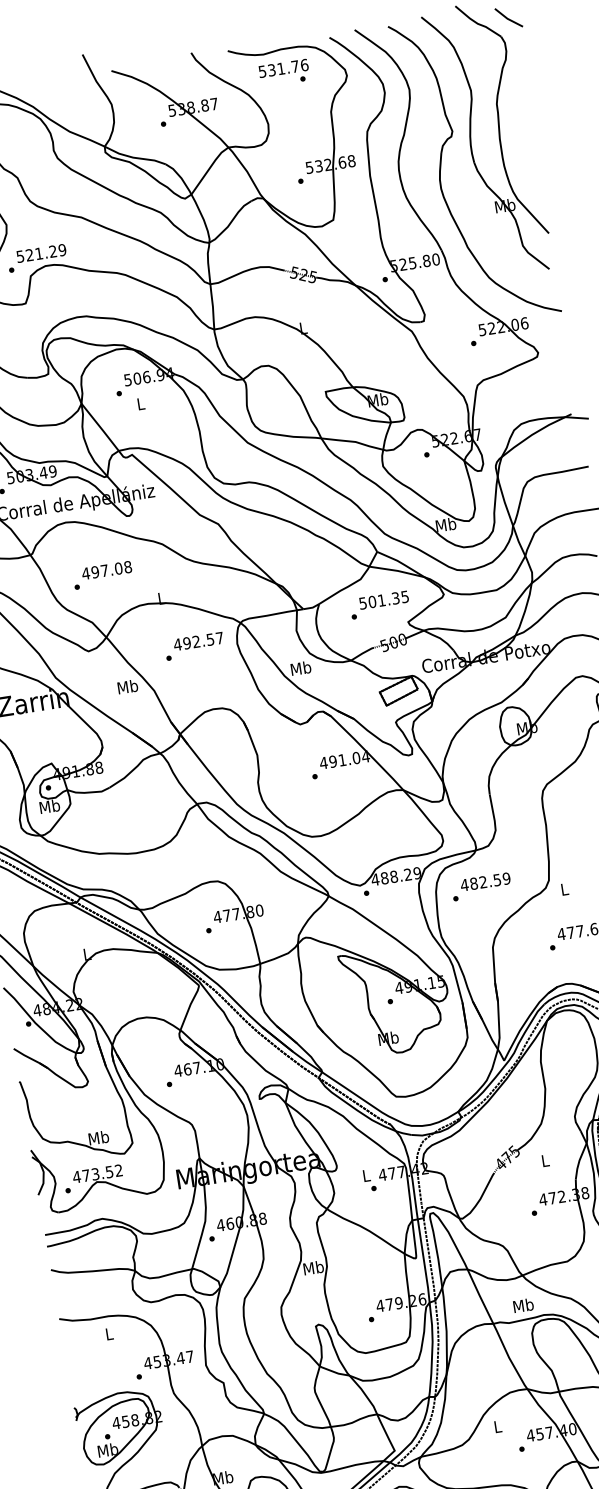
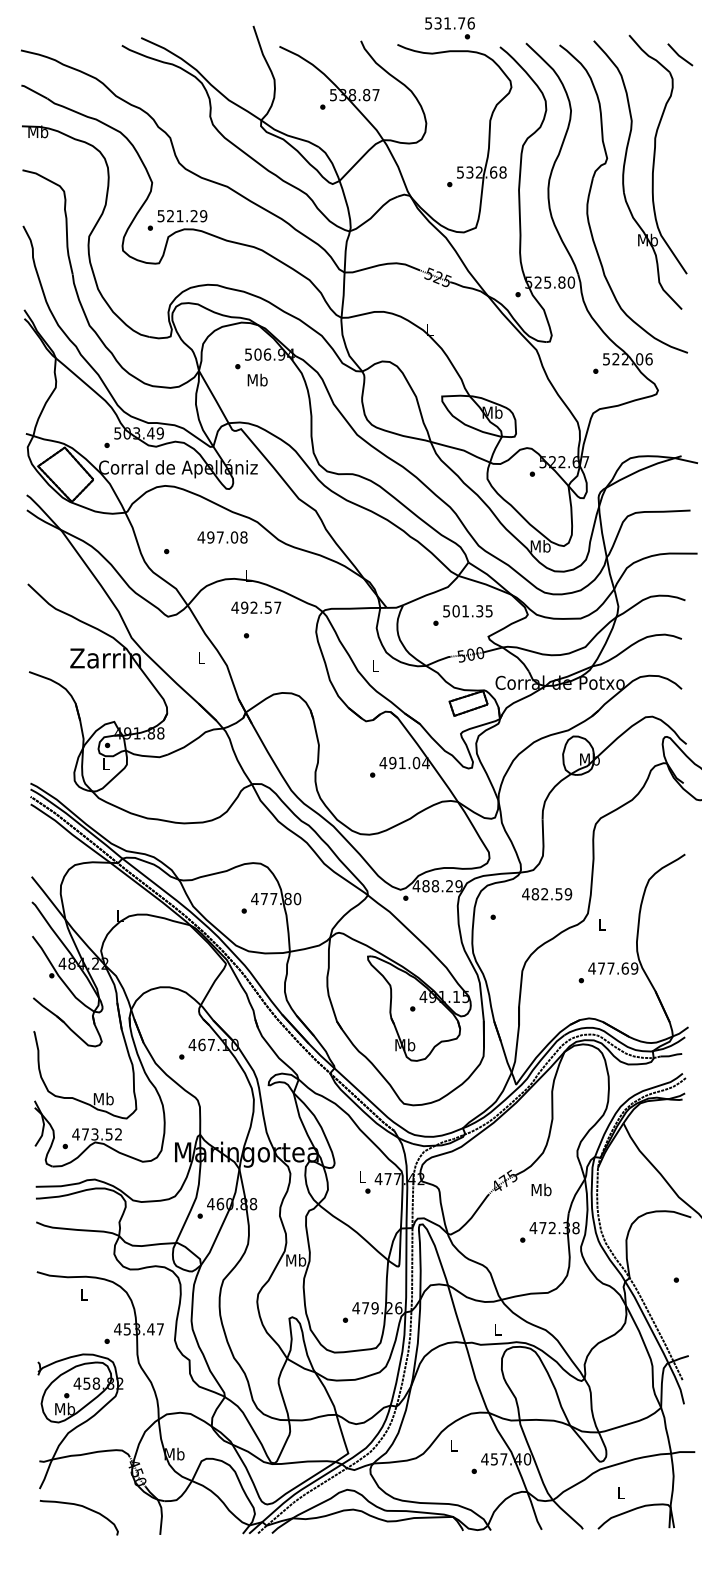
text: (283, 73) -> (449, 28), moved
text: (140, 403) -> (257, 379), L -> Mb
text: (106, 570) -> (222, 537), moved
text: (198, 641) -> (256, 607), moved
text: (301, 667) -> (375, 665), Mb -> L
text: (127, 686) -> (201, 657), Mb -> L
text: (50, 805) -> (106, 763), Mb -> L
text: (485, 882) -> (547, 894), moved
text: (545, 1160) -> (541, 1189), L -> Mb
text: (523, 1305) -> (497, 1329), Mb -> L

